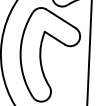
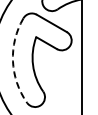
arc: (20, 55) -> (12, 61), solid -> dashed

